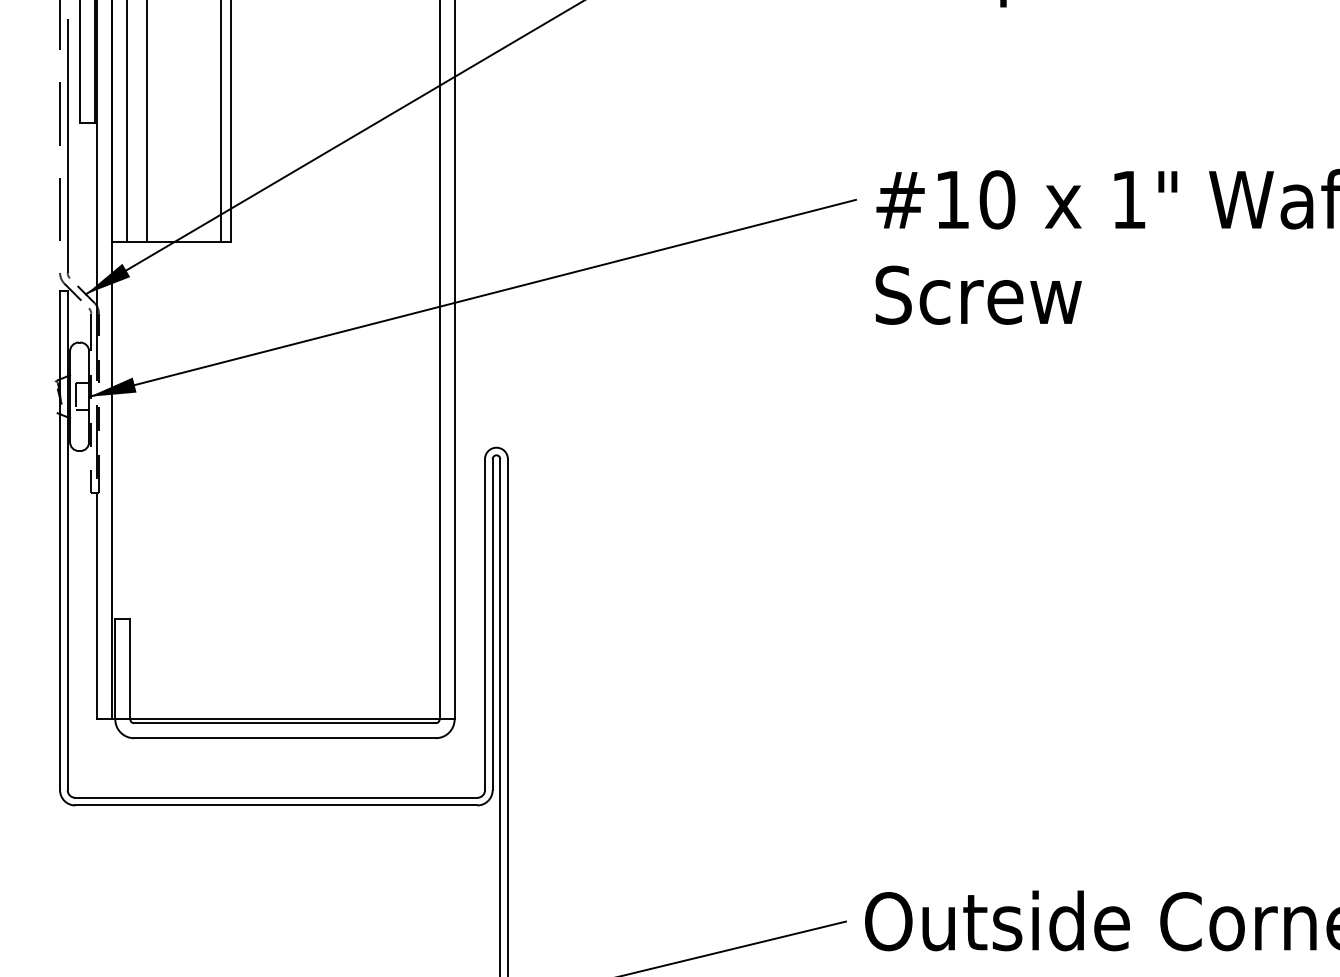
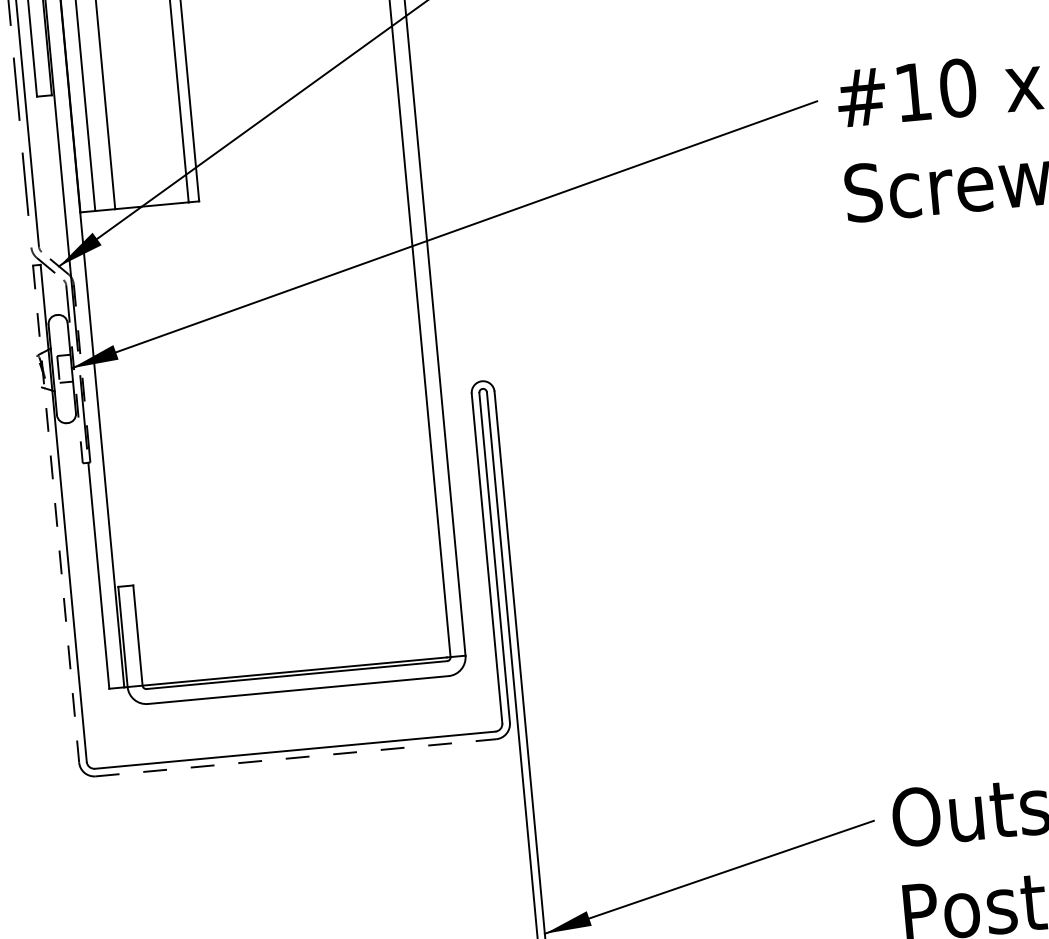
line: (60, 540) -> (56, 513), solid -> dashed
line: (276, 805) -> (296, 757), solid -> dashed

